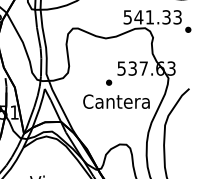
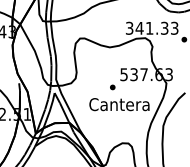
text: (127, 16) -> (129, 27), 541.33 -> 341.33

